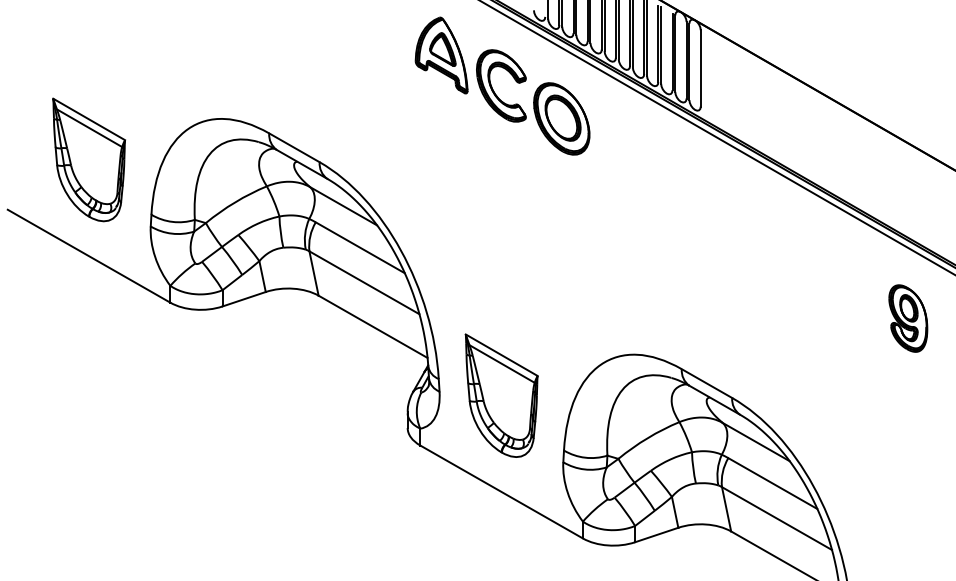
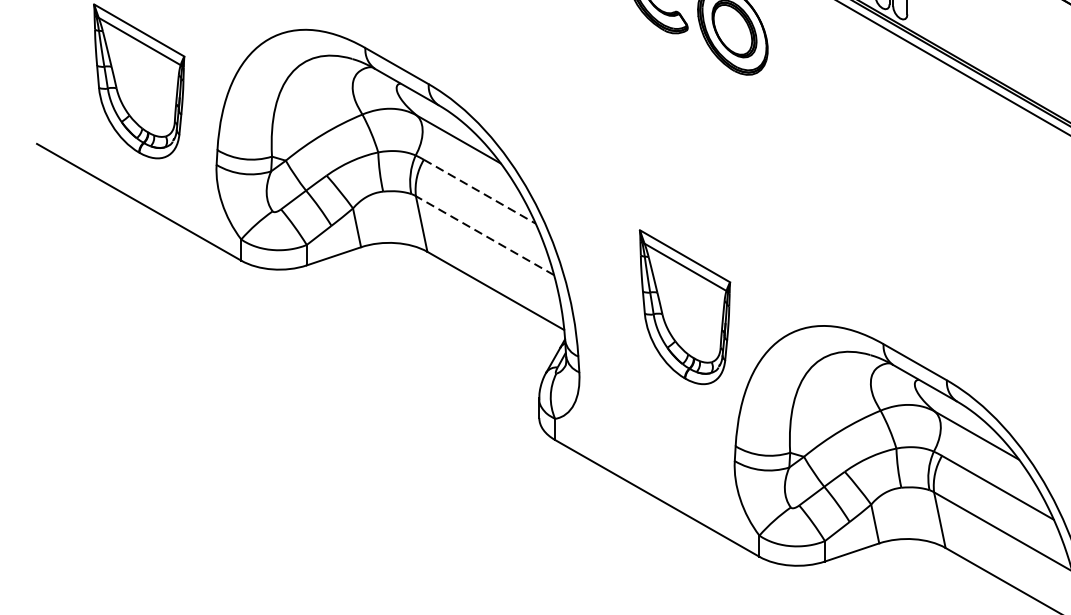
line: (360, 248) -> (480, 192), solid -> dashed
line: (364, 282) -> (485, 235), solid -> dashed
part: (501, 395) -> (684, 306), moved

